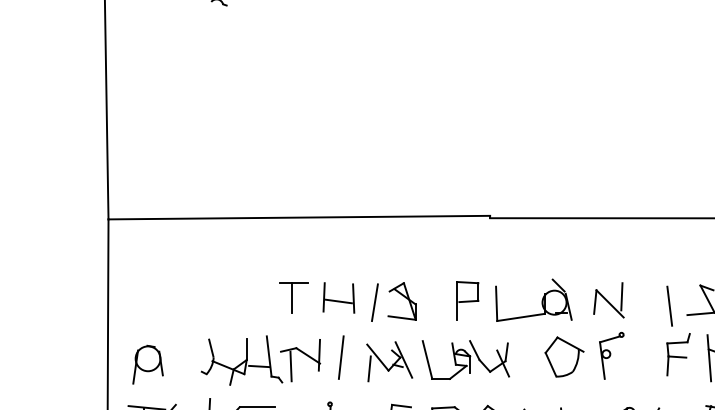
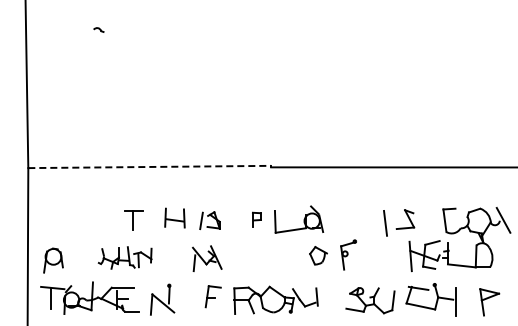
line: (300, 216) -> (150, 166), solid -> dashed
part: (292, 298) -> (133, 220), moved
part: (467, 300) -> (256, 219), size x0.6
part: (608, 300) -> (346, 219), removed
part: (393, 301) -> (209, 220), size x0.7
part: (679, 355) -> (391, 254), removed
line: (339, 356) -> (175, 255), removed
part: (564, 356) -> (318, 255), size x0.7
part: (259, 359) -> (124, 257), size x0.7
part: (465, 359) -> (255, 257), removed

